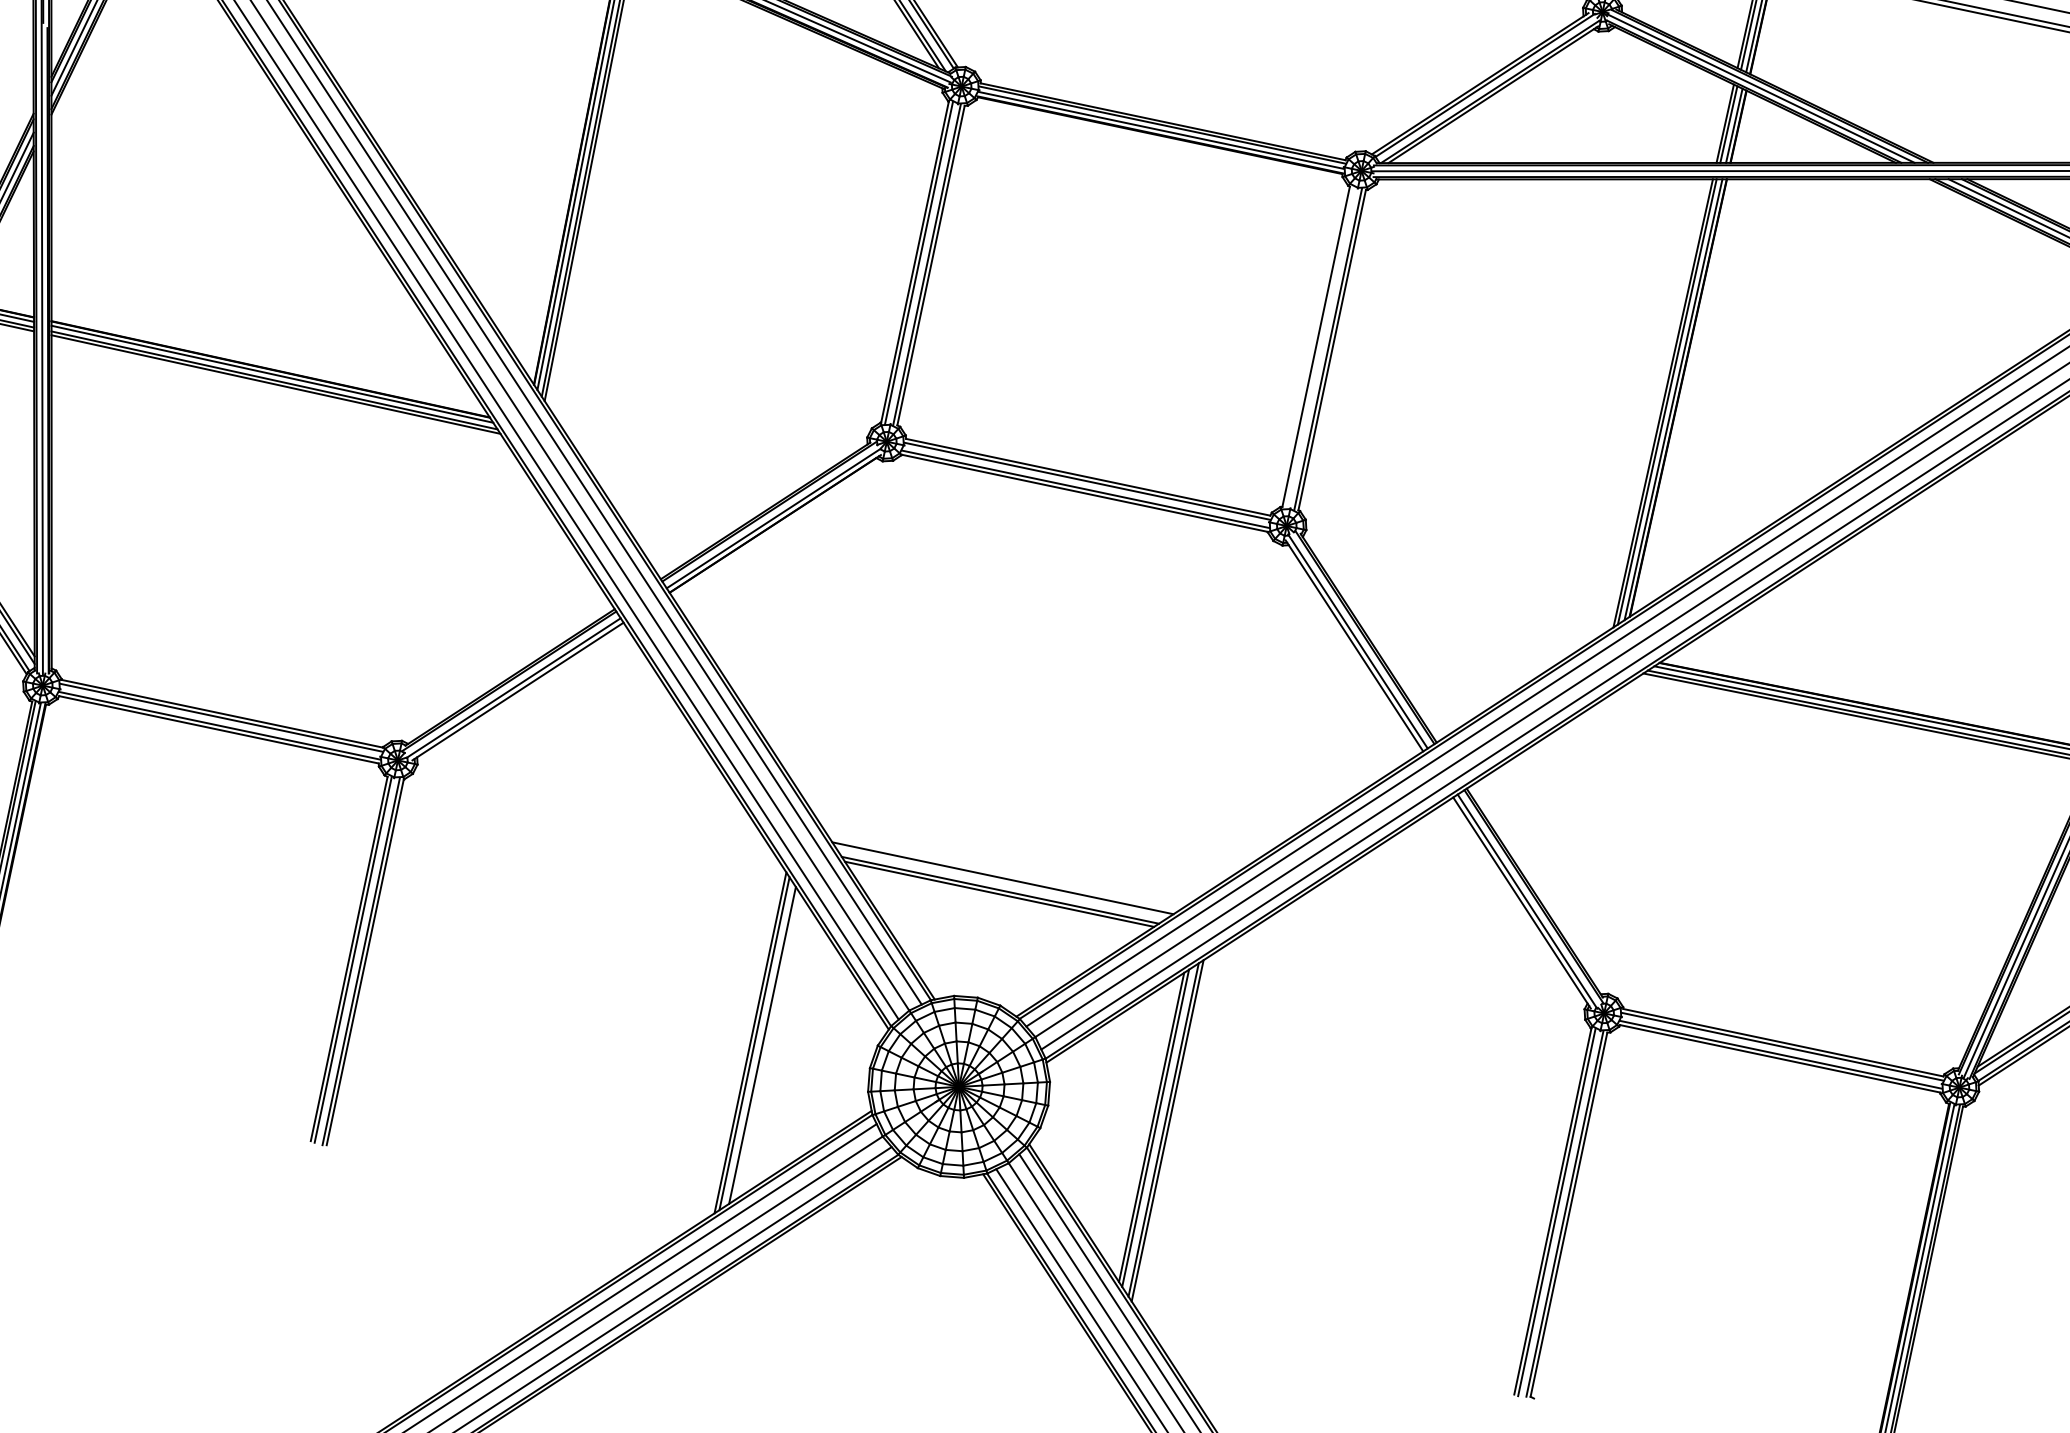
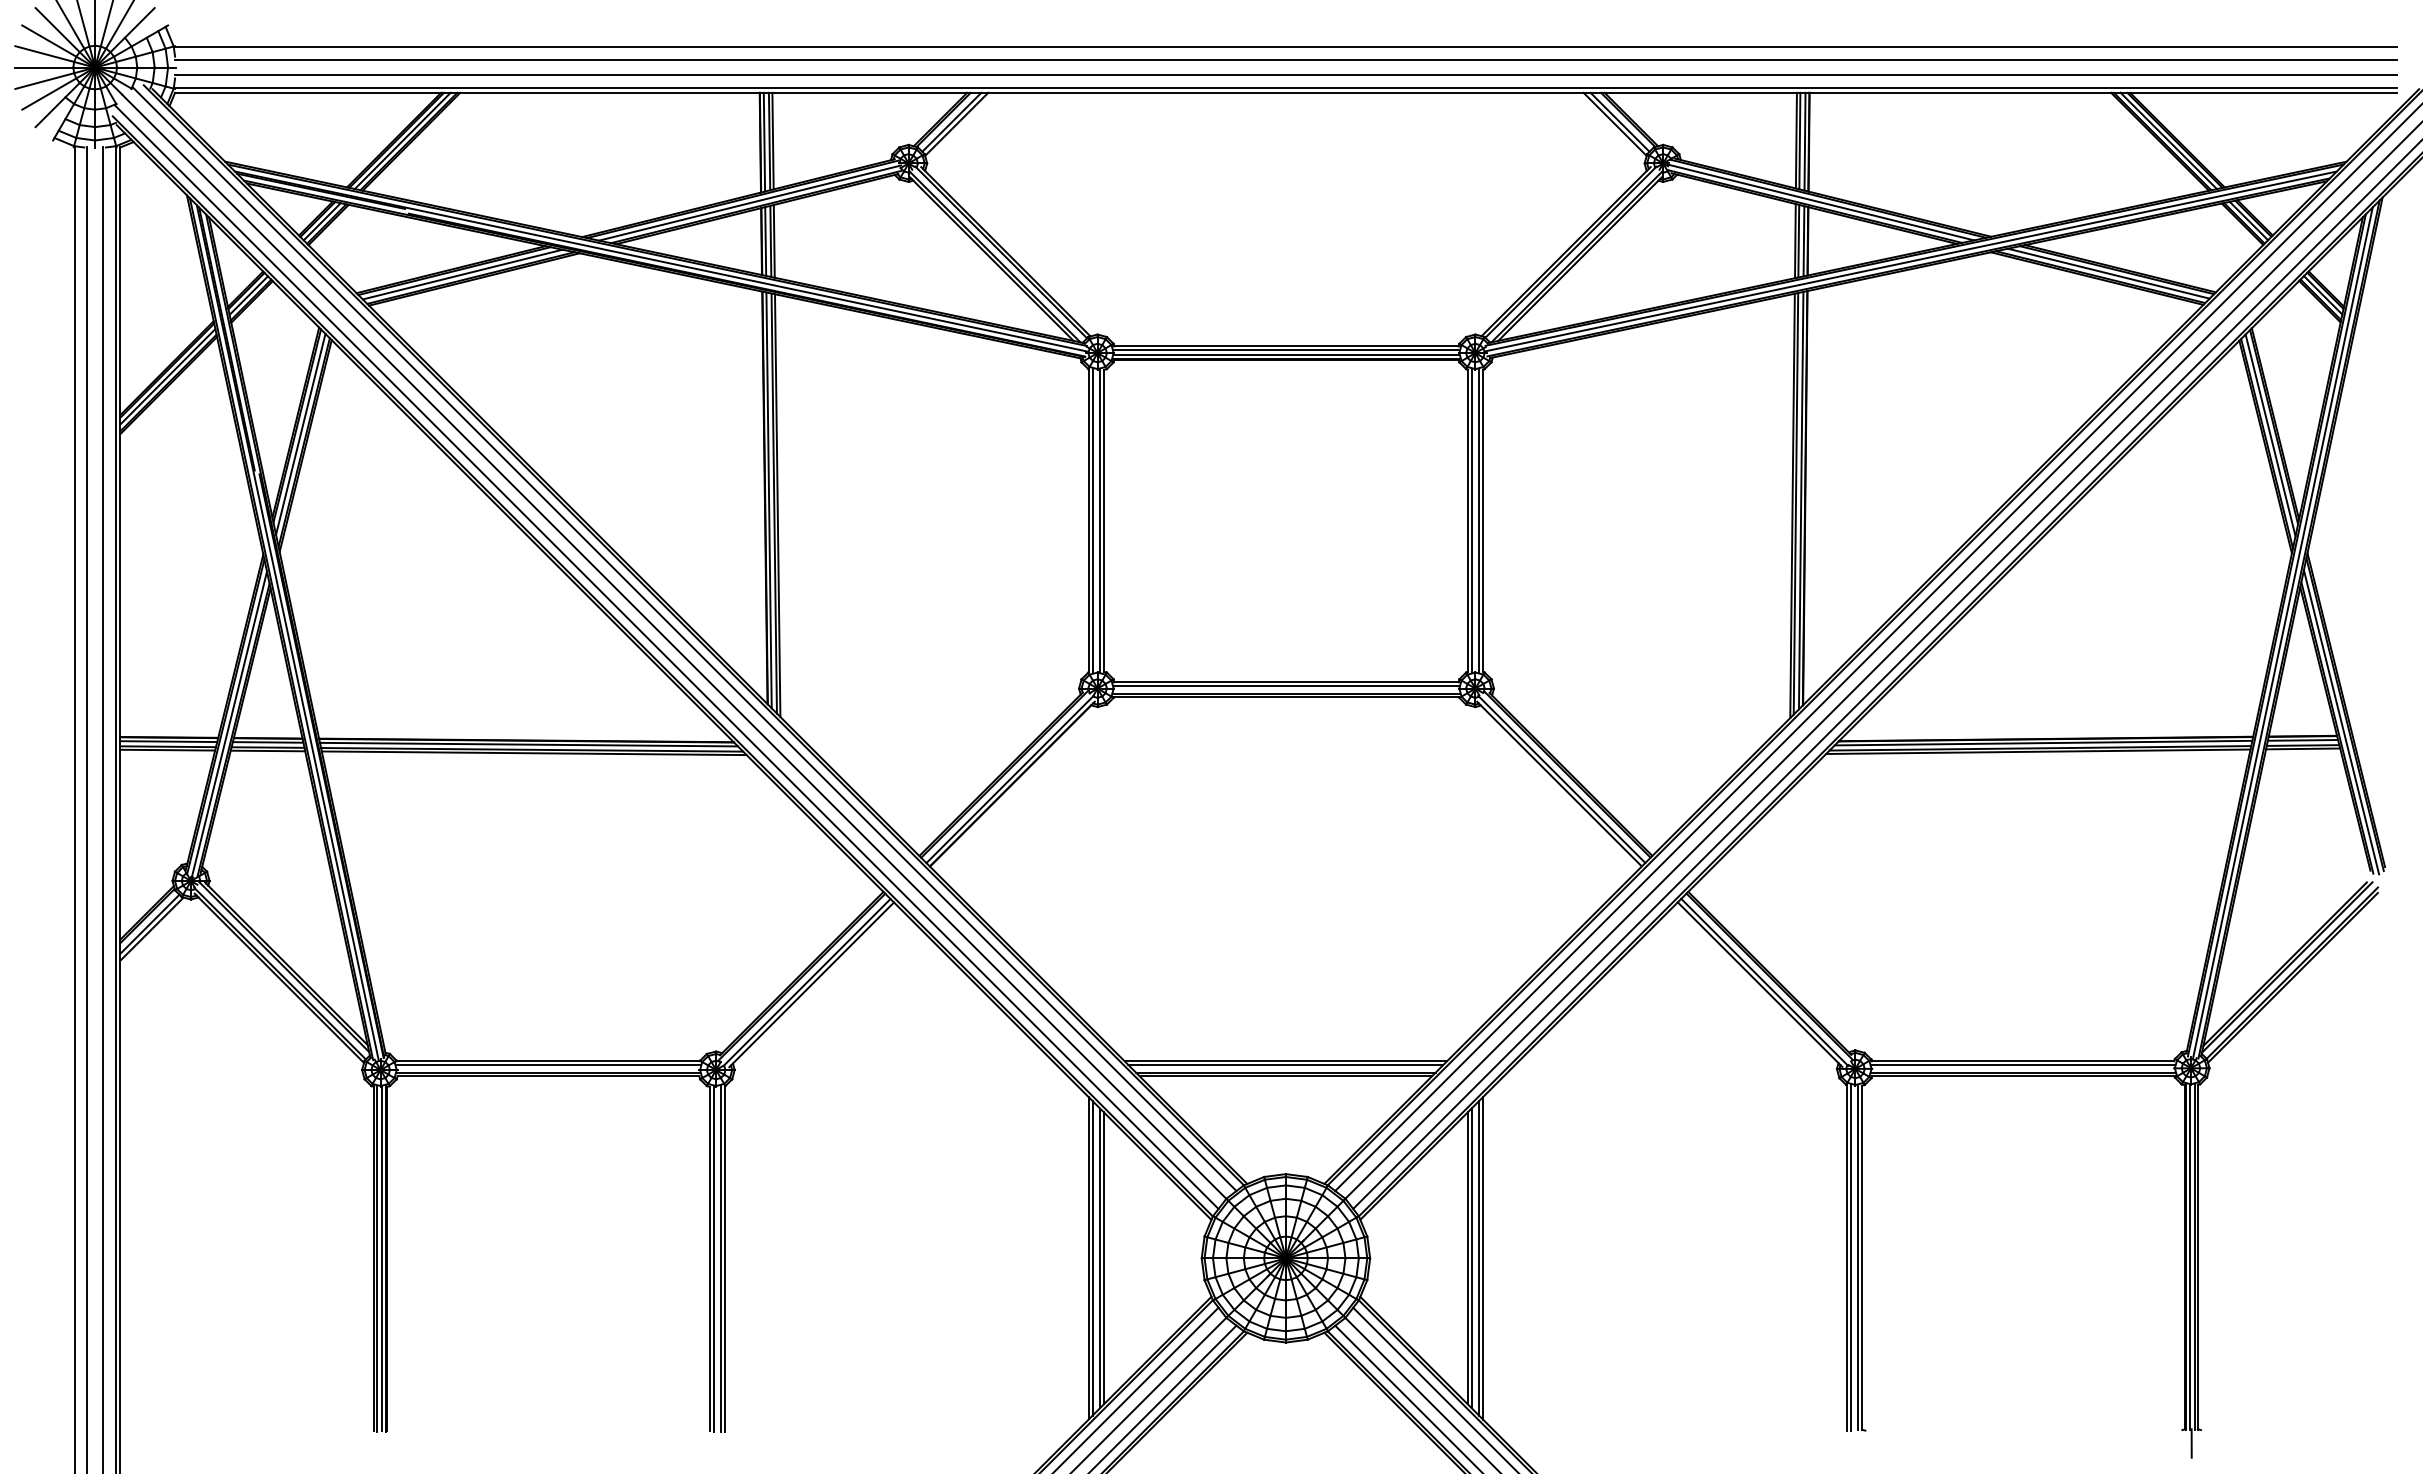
line: (1320, 347) -> (1471, 520), added
line: (1001, 882) -> (1285, 1065), added
line: (766, 1046) -> (1104, 1258), added

